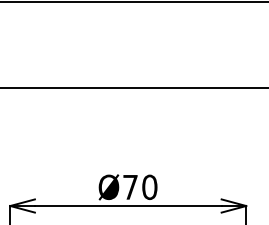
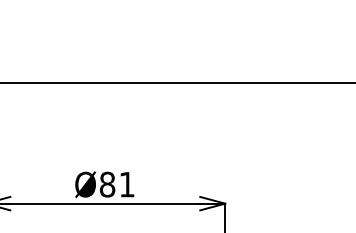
text: (140, 187) -> (117, 184), Ø70 -> Ø81

